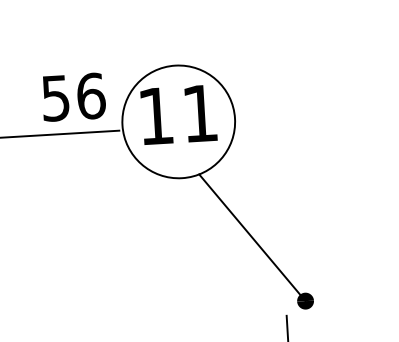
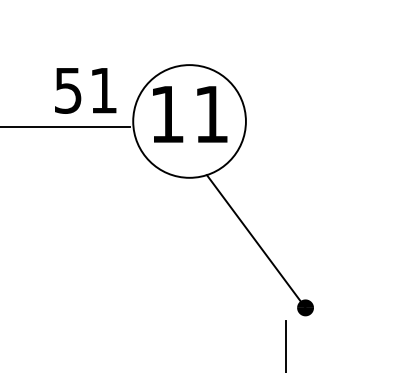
text: (90, 96) -> (103, 90), 56 -> 51

